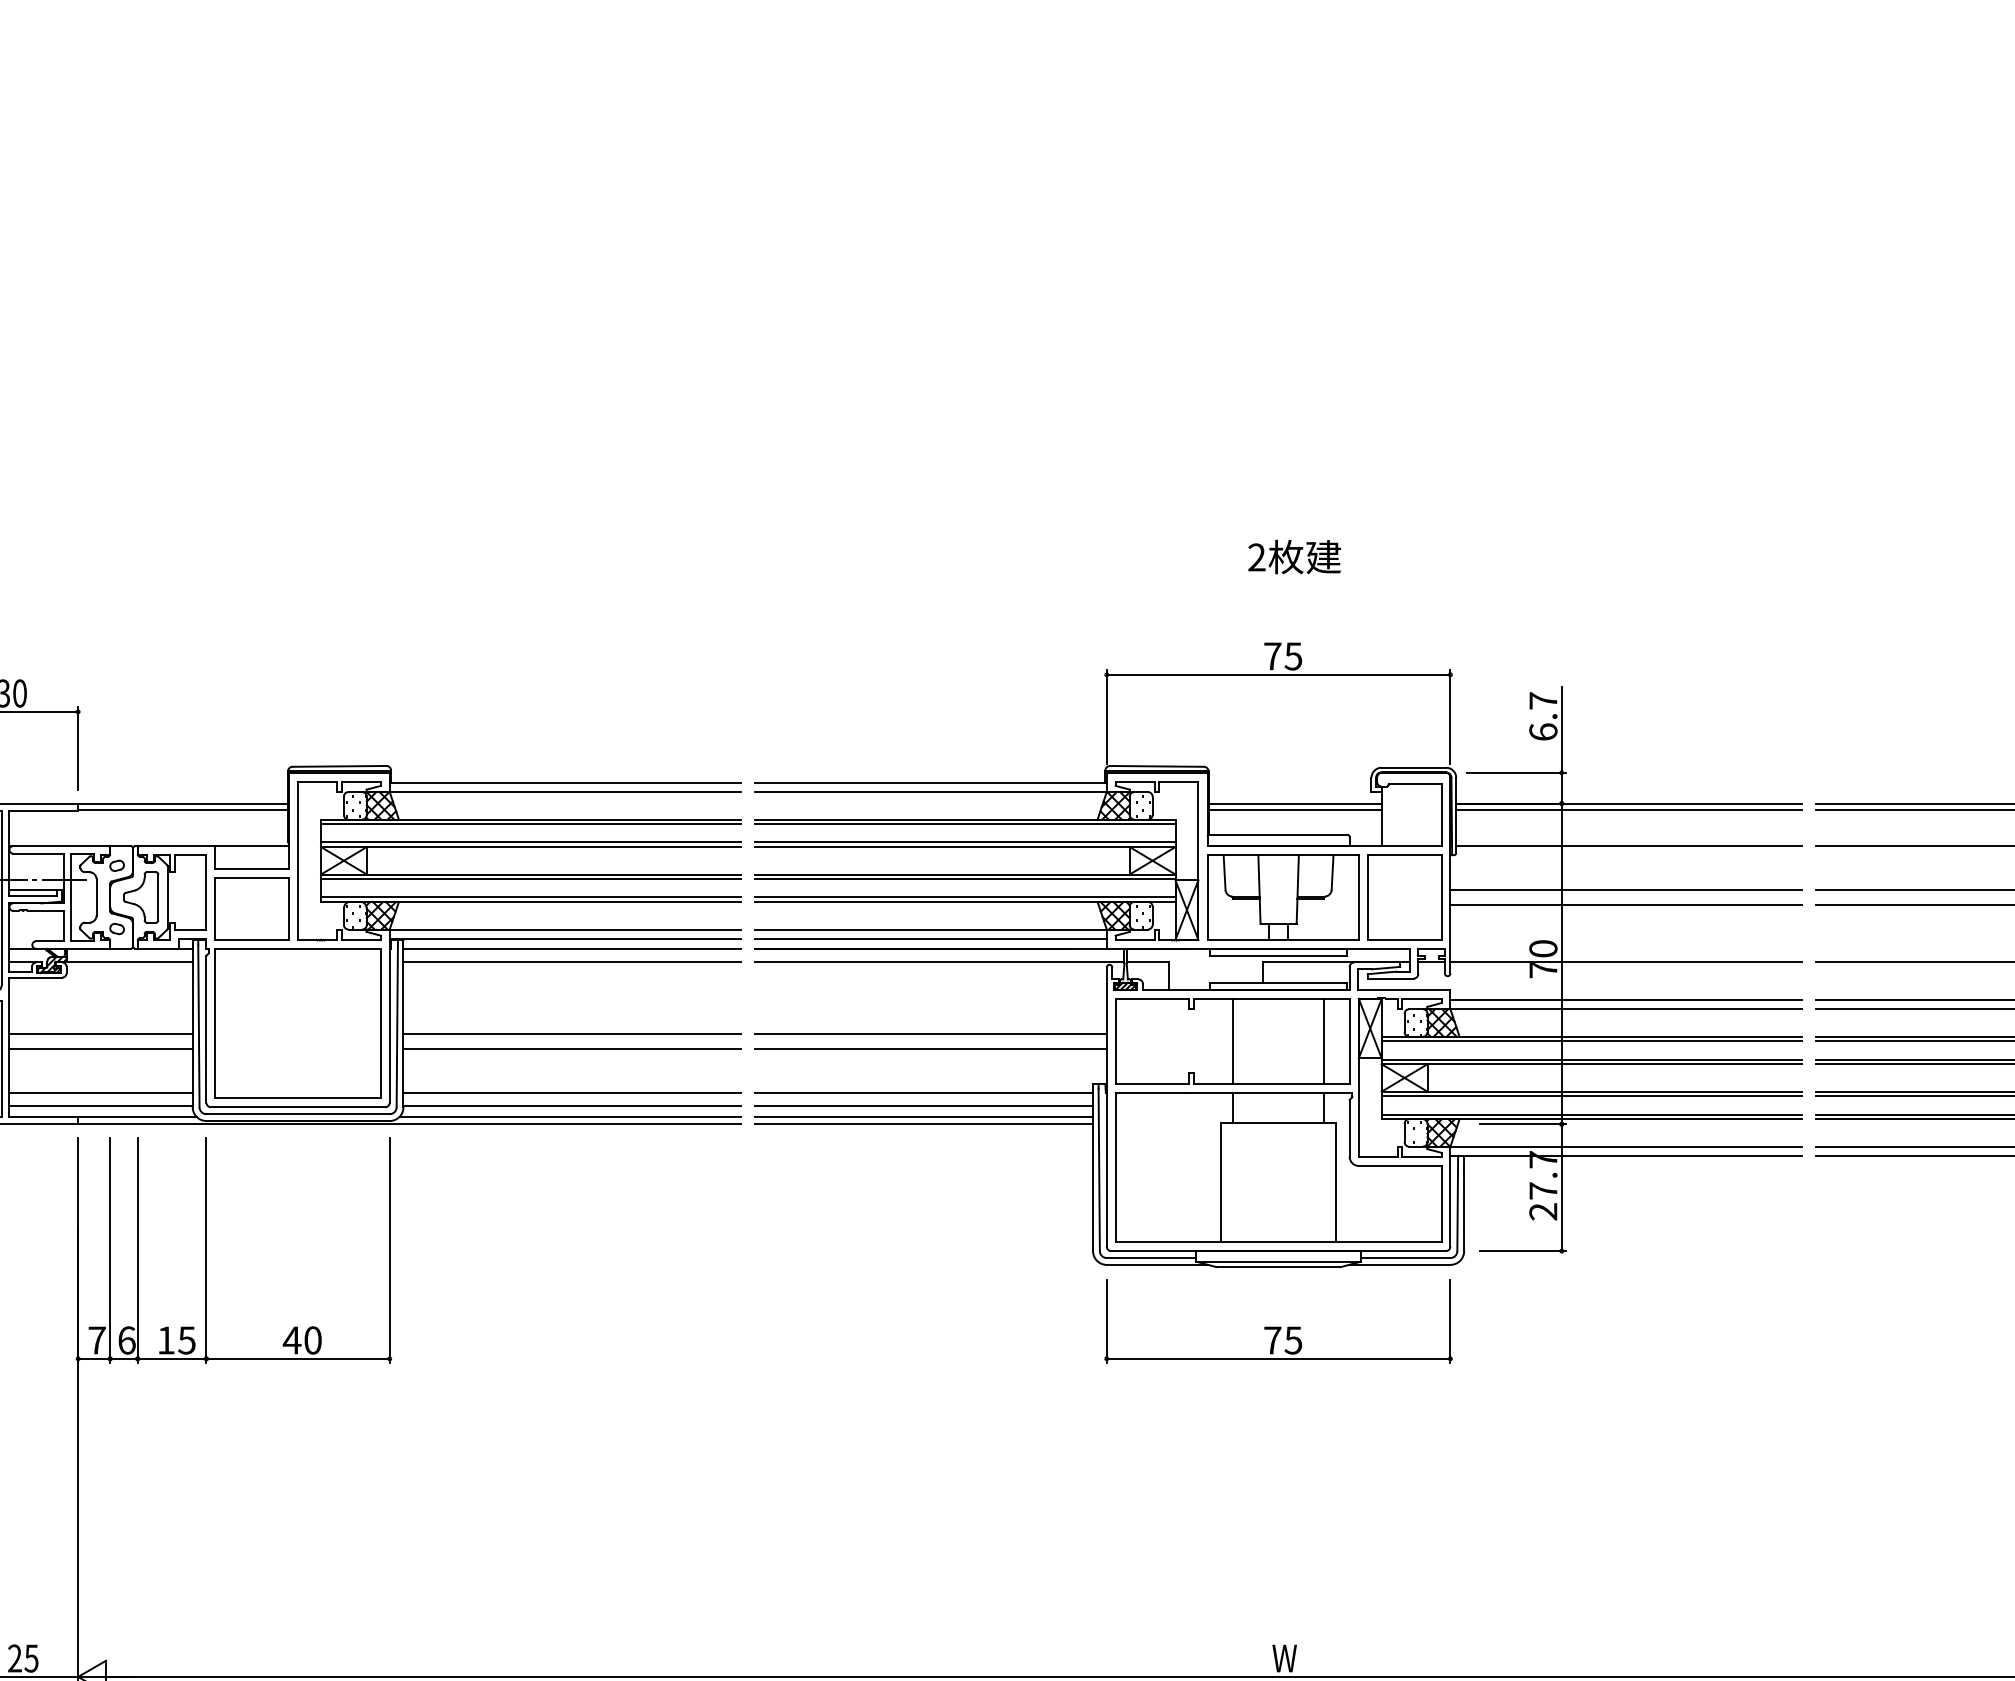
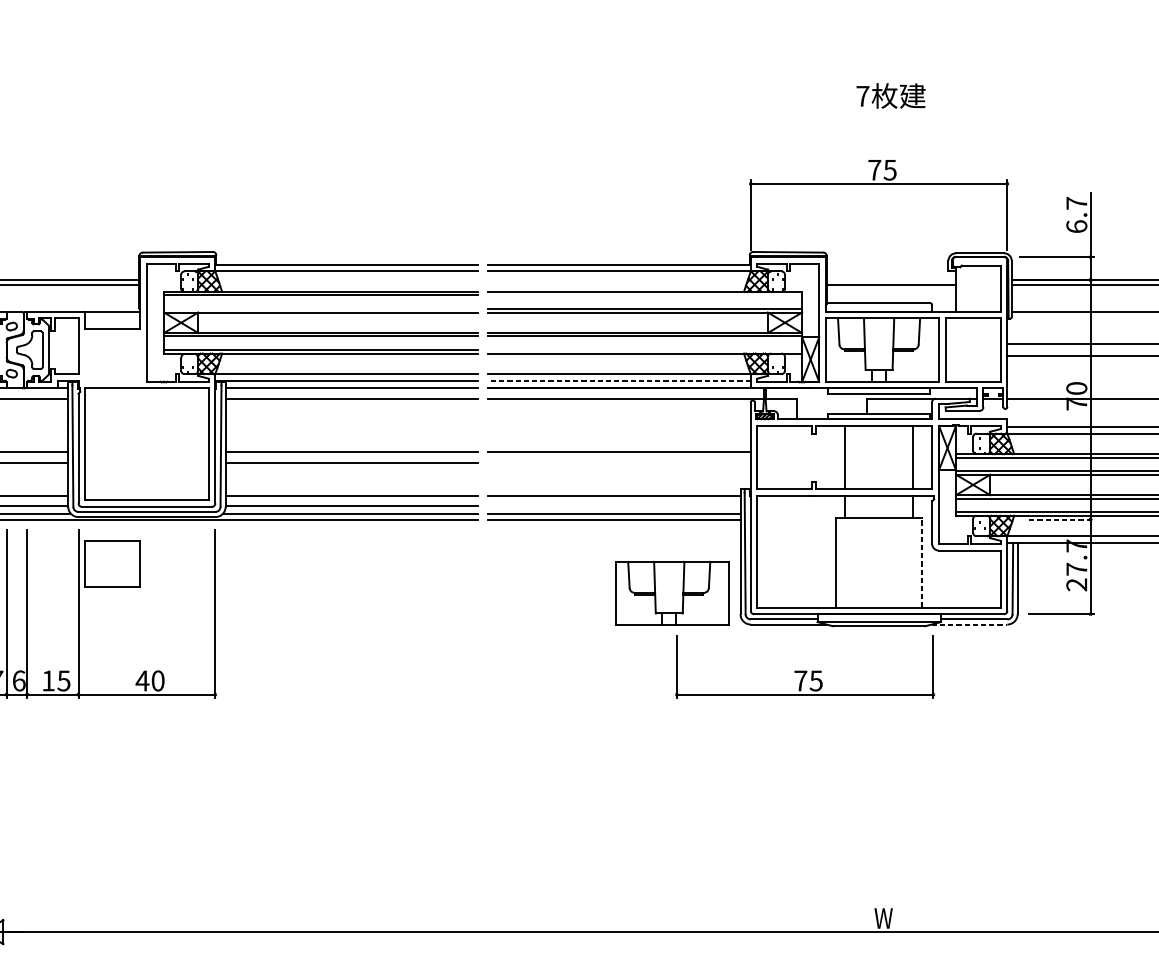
text: (1256, 557) -> (862, 96), 2 -> 7
line: (1294, 803) -> (890, 280), removed
line: (965, 824) -> (645, 295), removed
line: (531, 842) -> (321, 309), removed
line: (965, 897) -> (645, 350), removed
part: (251, 908) -> (112, 563), moved
line: (930, 938) -> (619, 380), solid -> dashed
line: (930, 1049) -> (619, 463), removed
line: (924, 1106) -> (614, 506), removed
line: (1523, 1124) -> (1061, 519), solid -> dashed
line: (1335, 1182) -> (921, 563), solid -> dashed
part: (1002, 1223) -> (672, 593), added
line: (1399, 1264) -> (969, 624), solid -> dashed
part: (1278, 1321) -> (805, 666), moved

